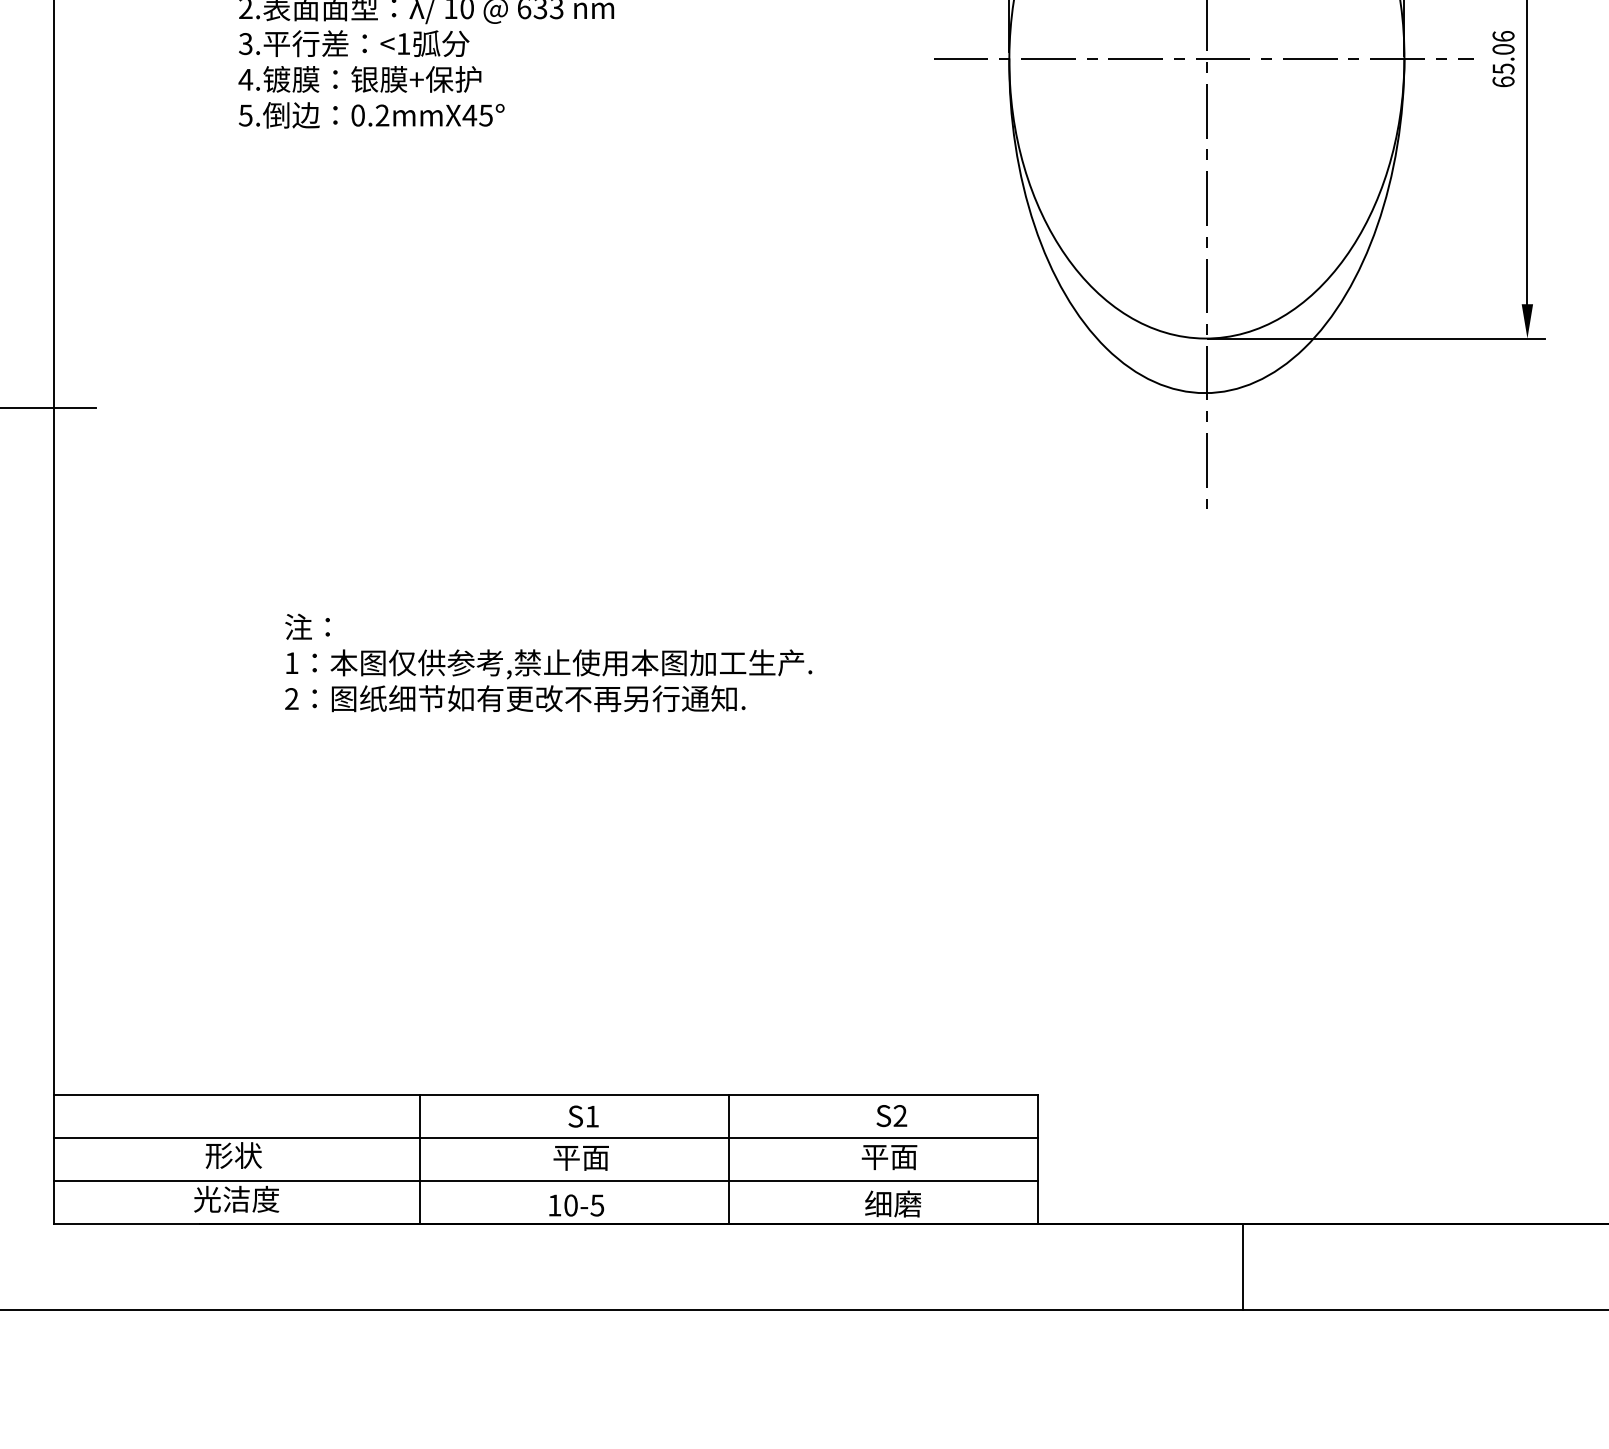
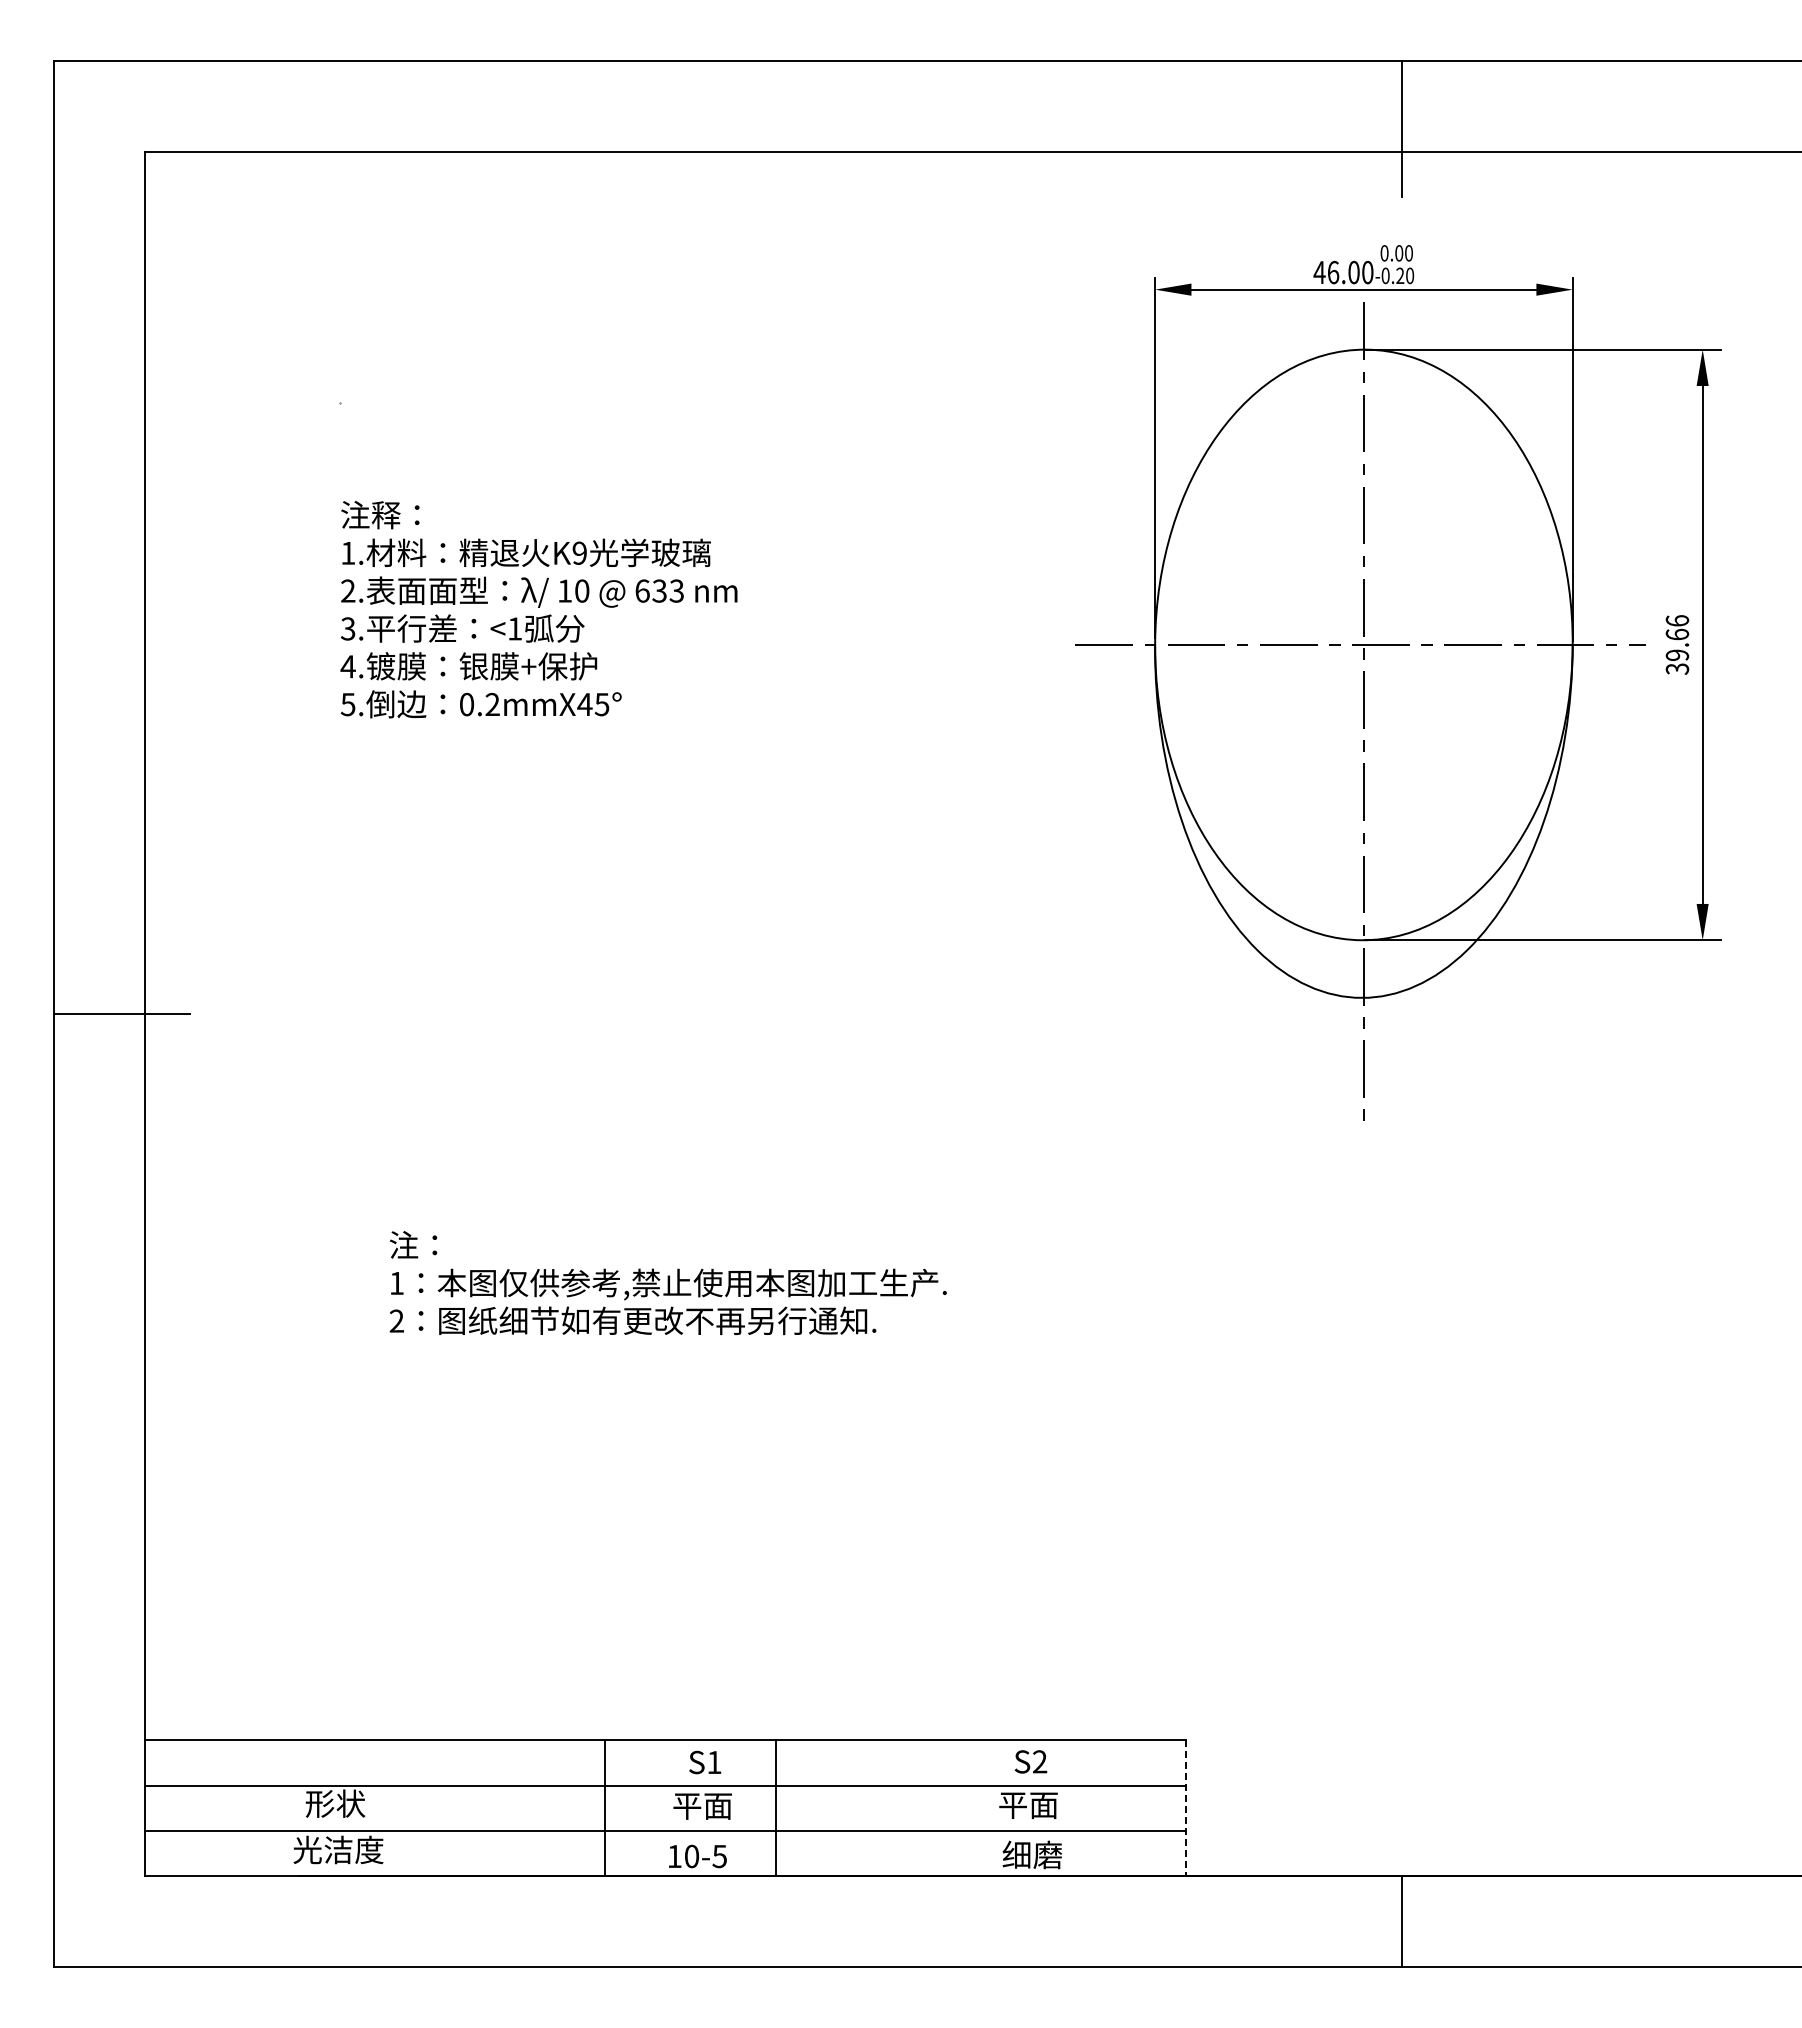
text: (1503, 65) -> (1677, 651), 65.06 -> 39.66
line: (420, 1160) -> (605, 1808), moved
line: (728, 1160) -> (775, 1808), moved
line: (1038, 1160) -> (1185, 1808), solid -> dashed

